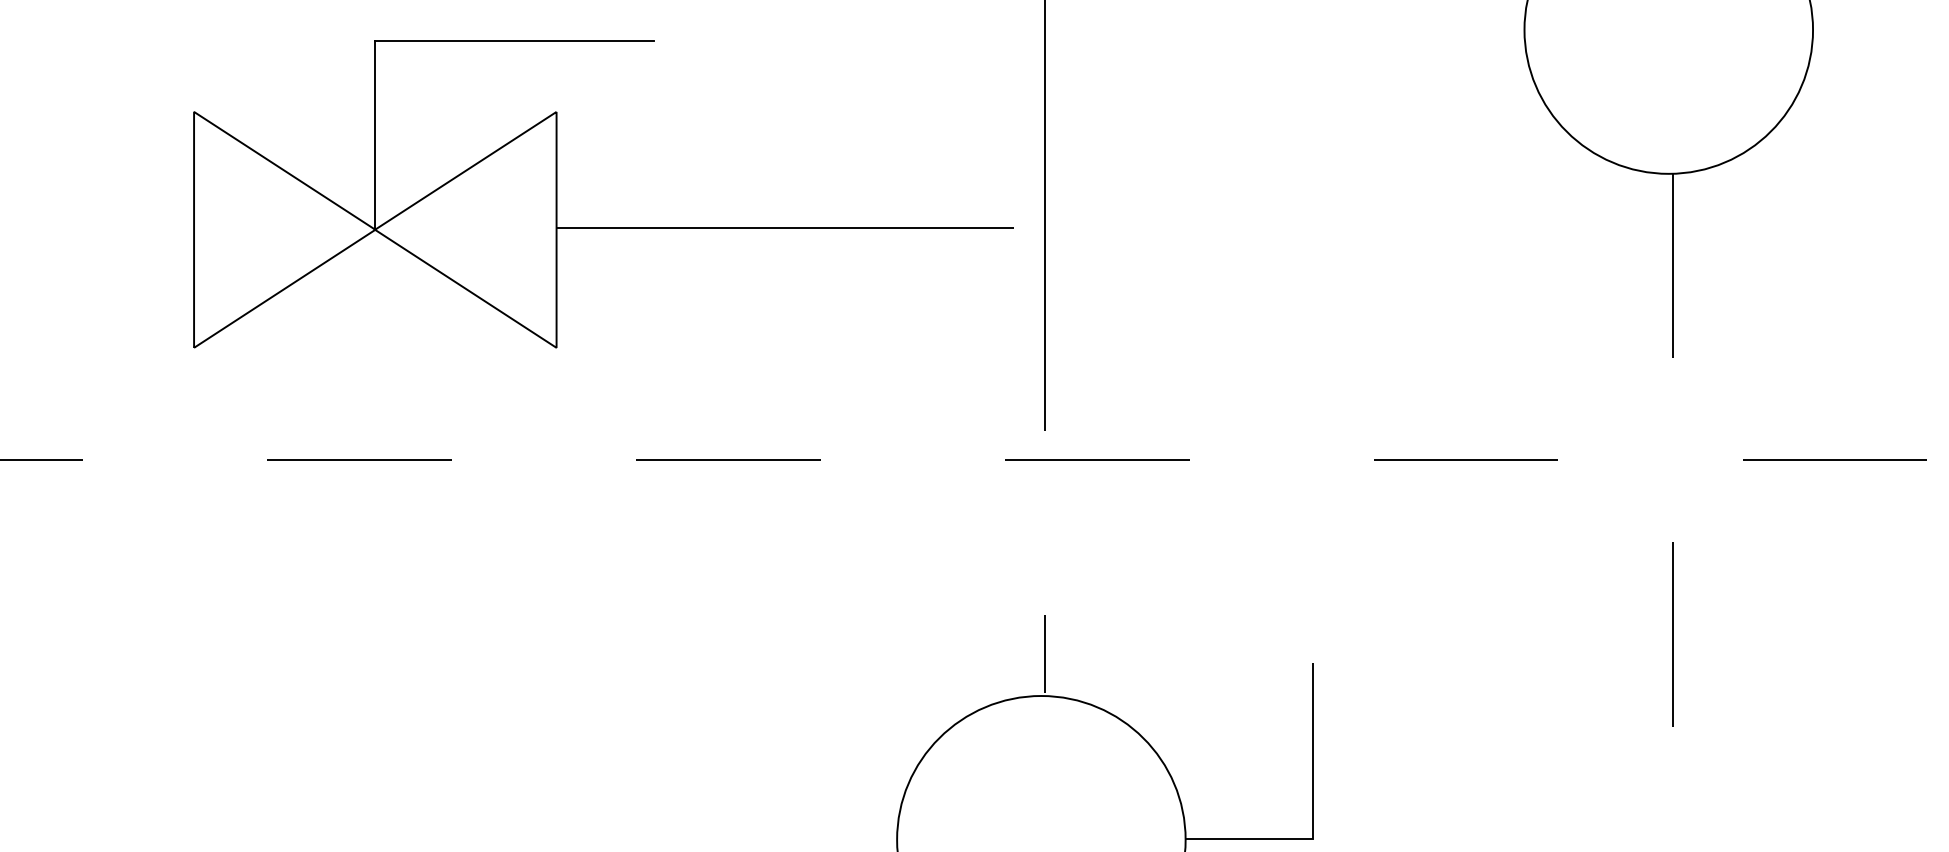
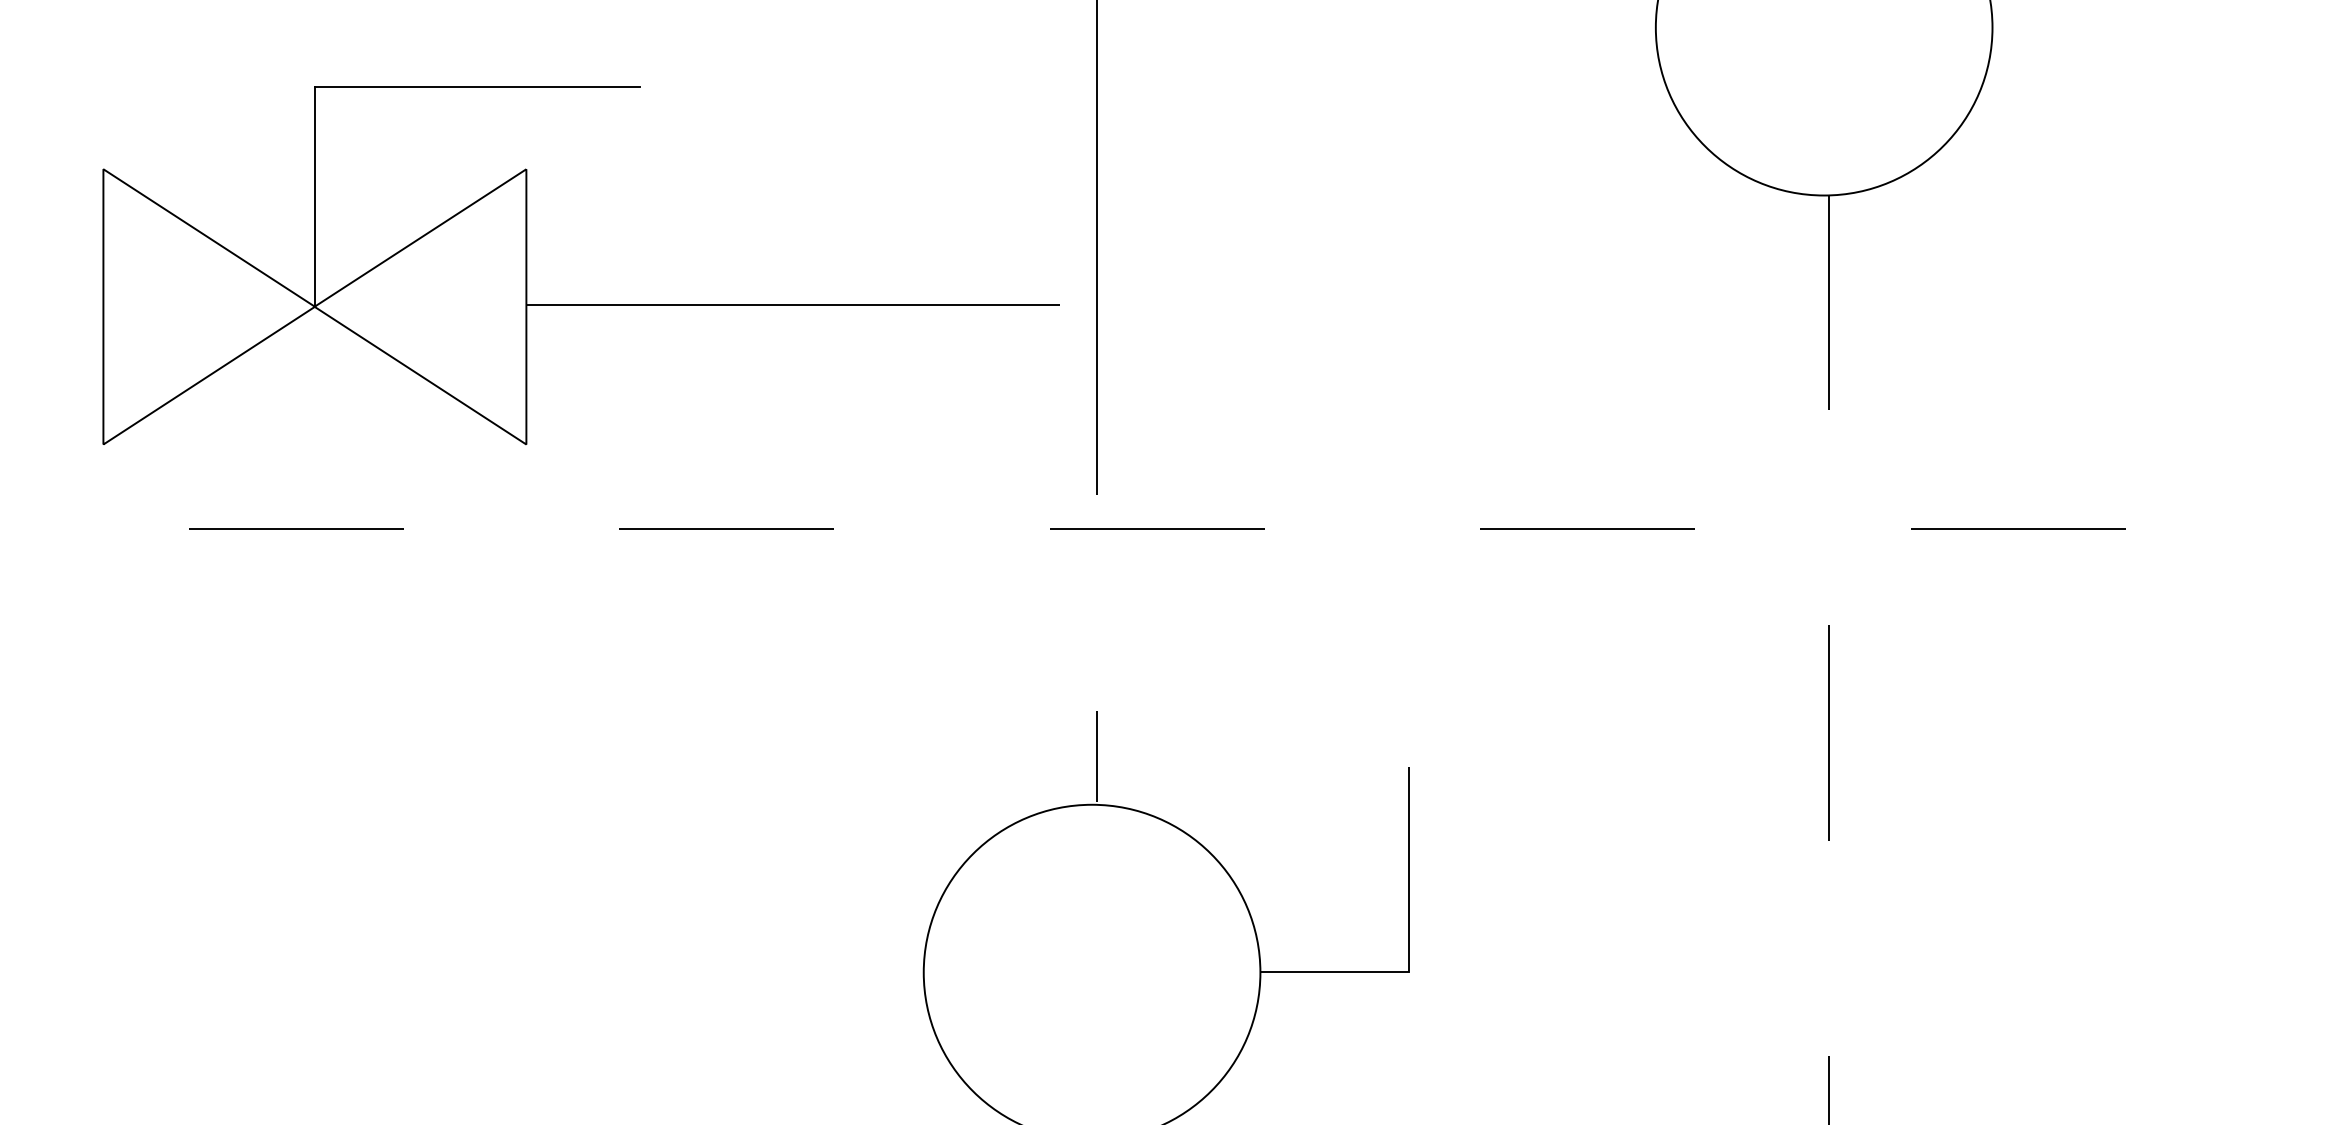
part: (602, 227) -> (580, 304), moved

